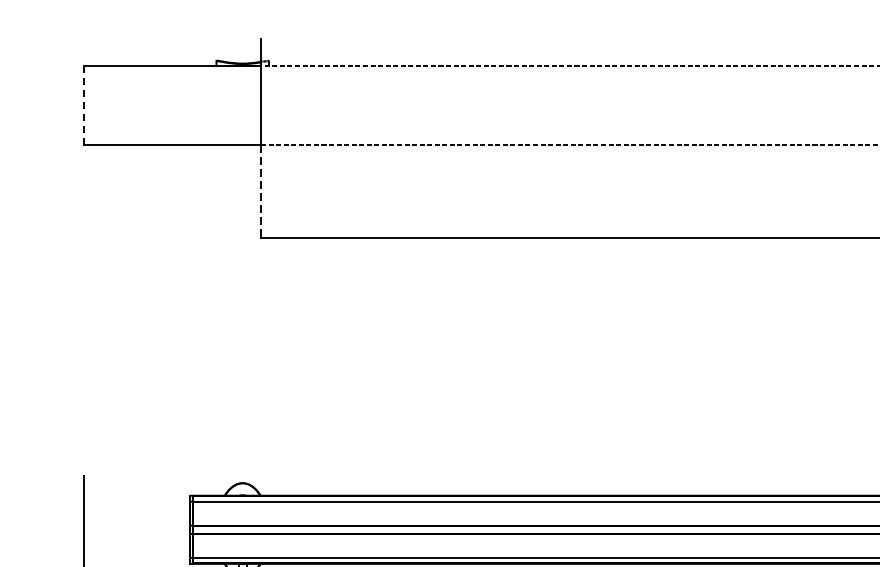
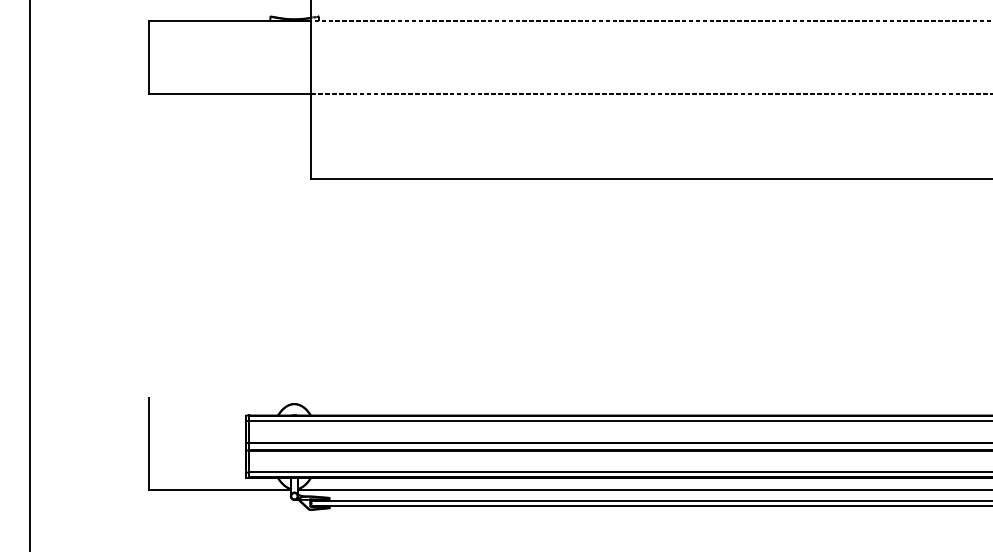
line: (84, 106) -> (149, 58), dashed -> solid
line: (261, 191) -> (311, 136), dashed -> solid

